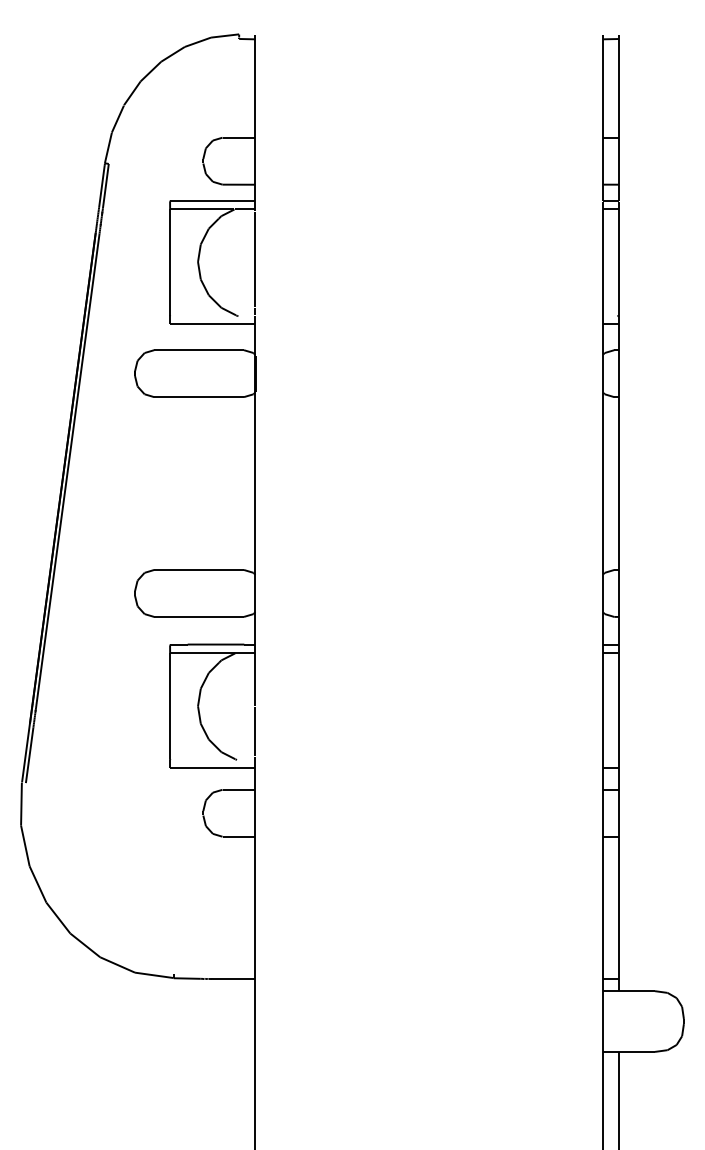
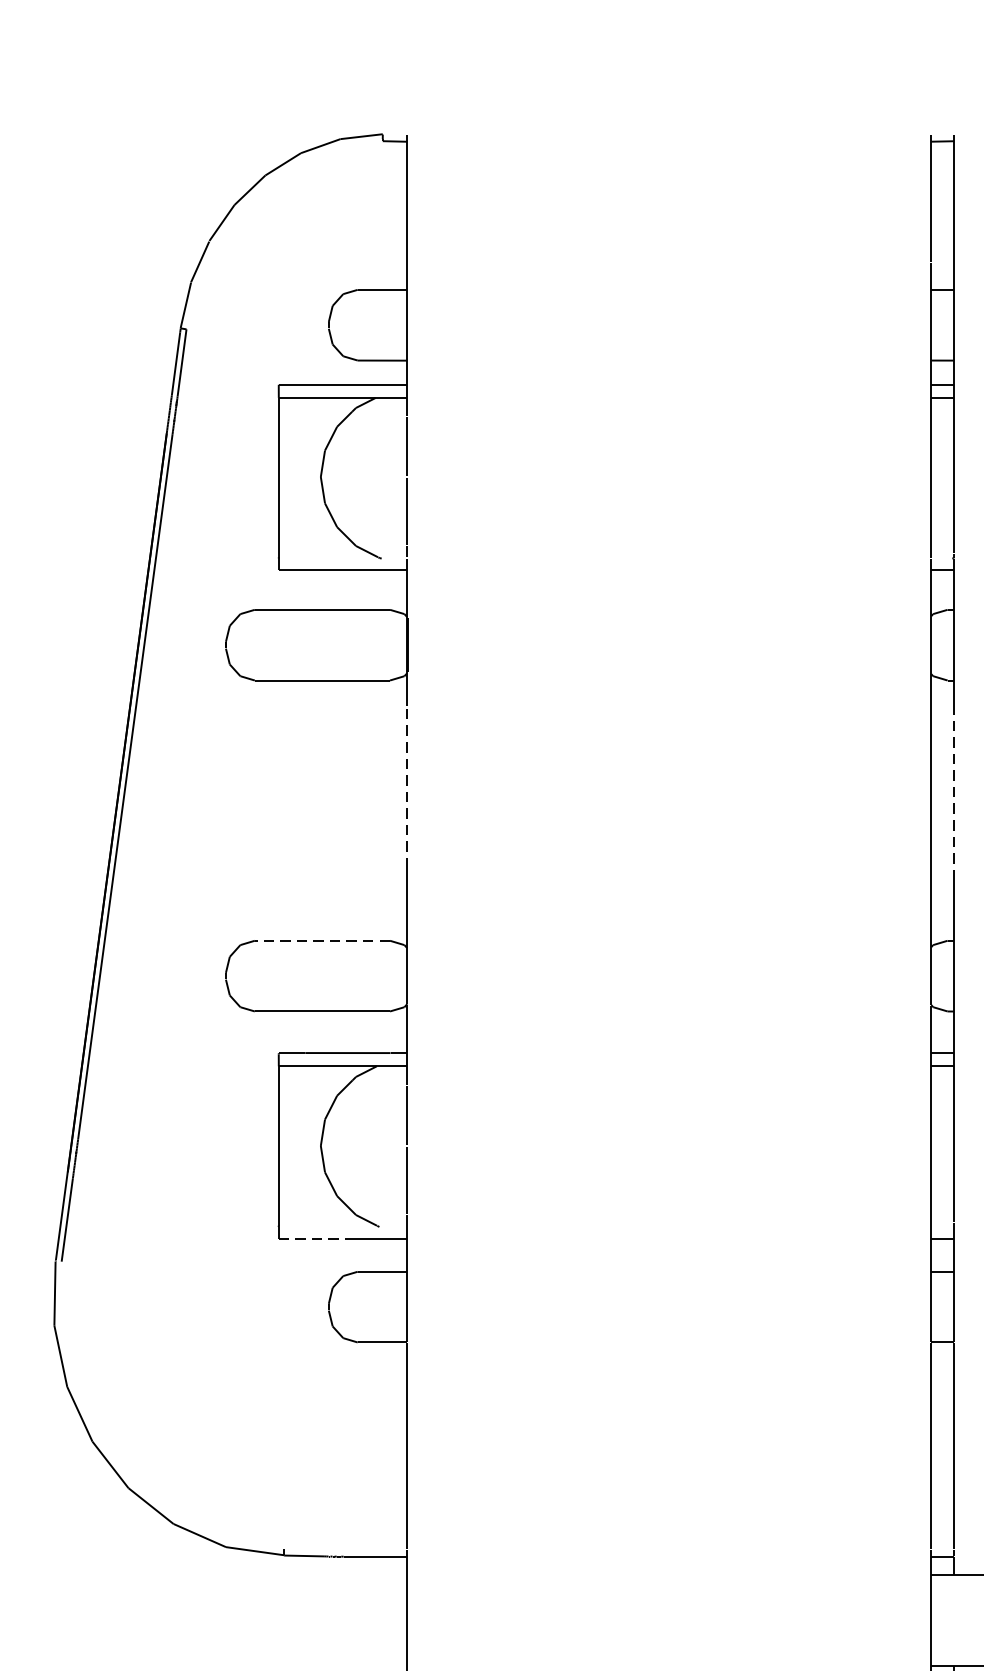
line: (255, 467) -> (407, 786), solid -> dashed
line: (618, 471) -> (953, 792), solid -> dashed
line: (199, 569) -> (323, 940), solid -> dashed
line: (193, 767) -> (314, 1238), solid -> dashed

